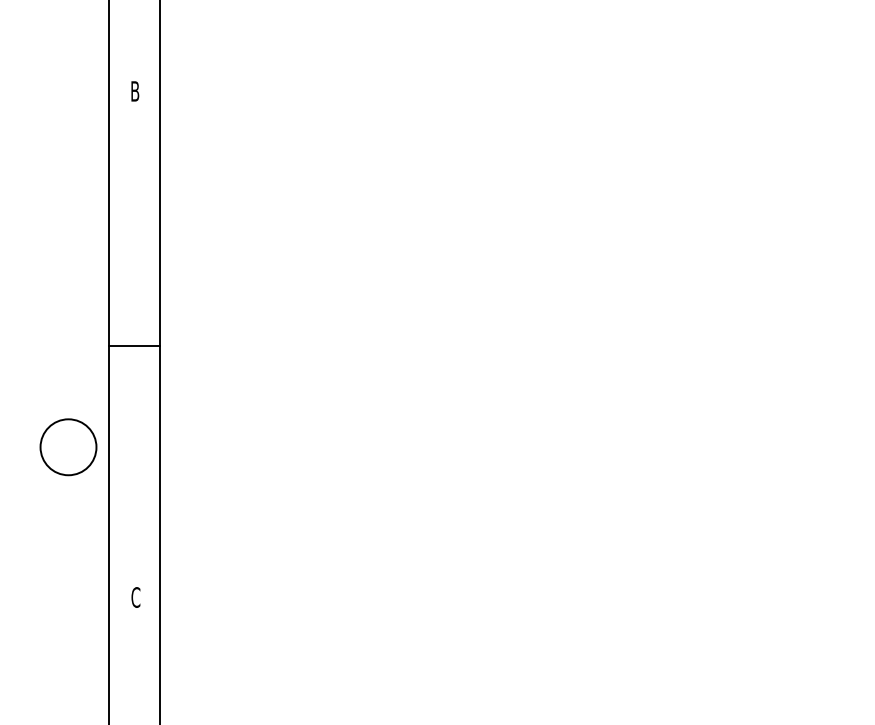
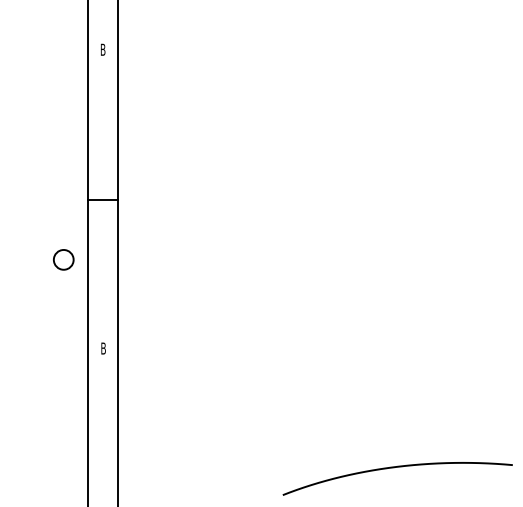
circle: (68, 446) -> (63, 259), size x0.6
text: (135, 597) -> (103, 348), C -> B

